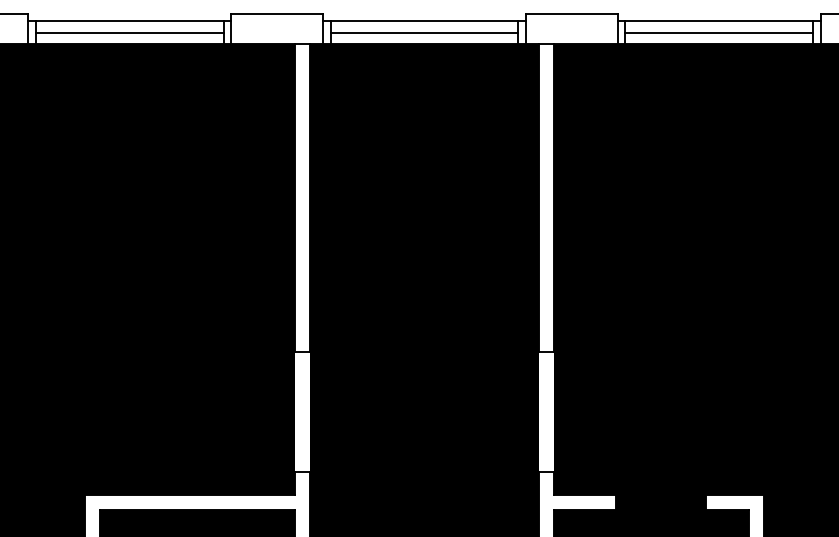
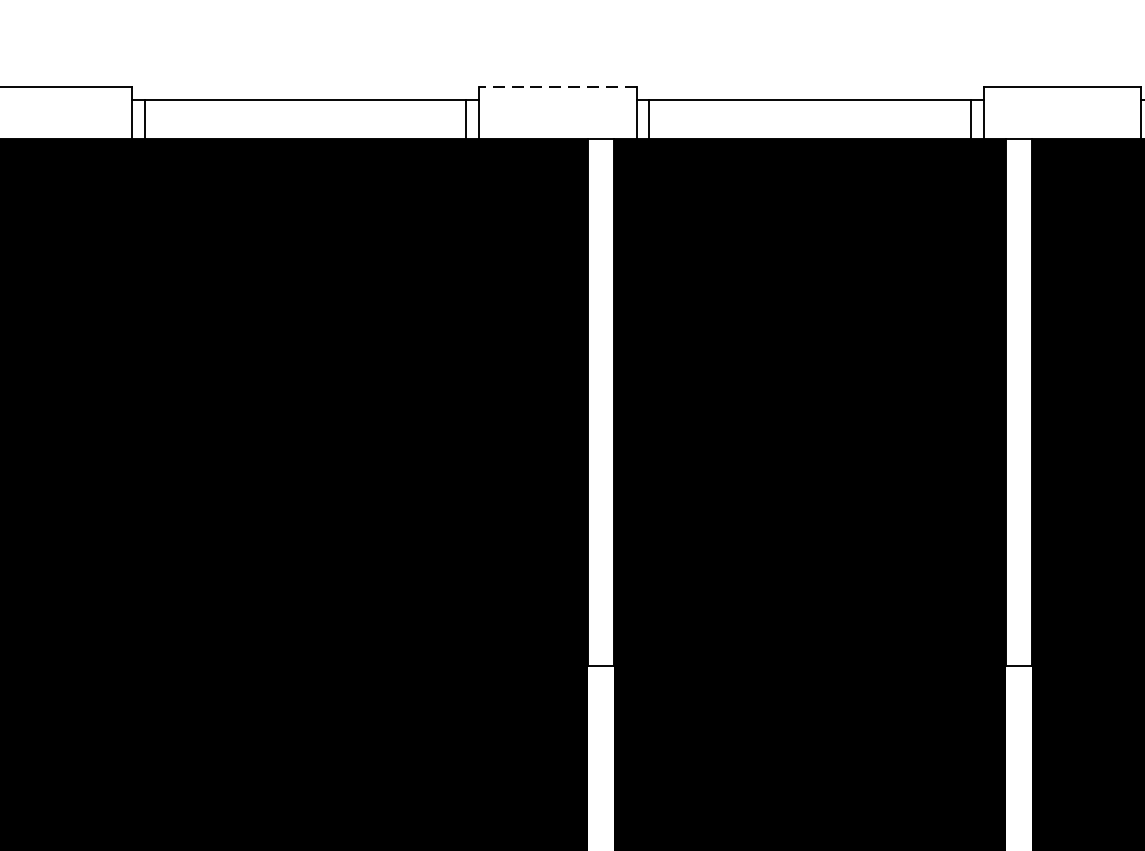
line: (276, 13) -> (556, 86), solid -> dashed
line: (129, 32) -> (305, 118), removed
line: (424, 32) -> (810, 118), removed

